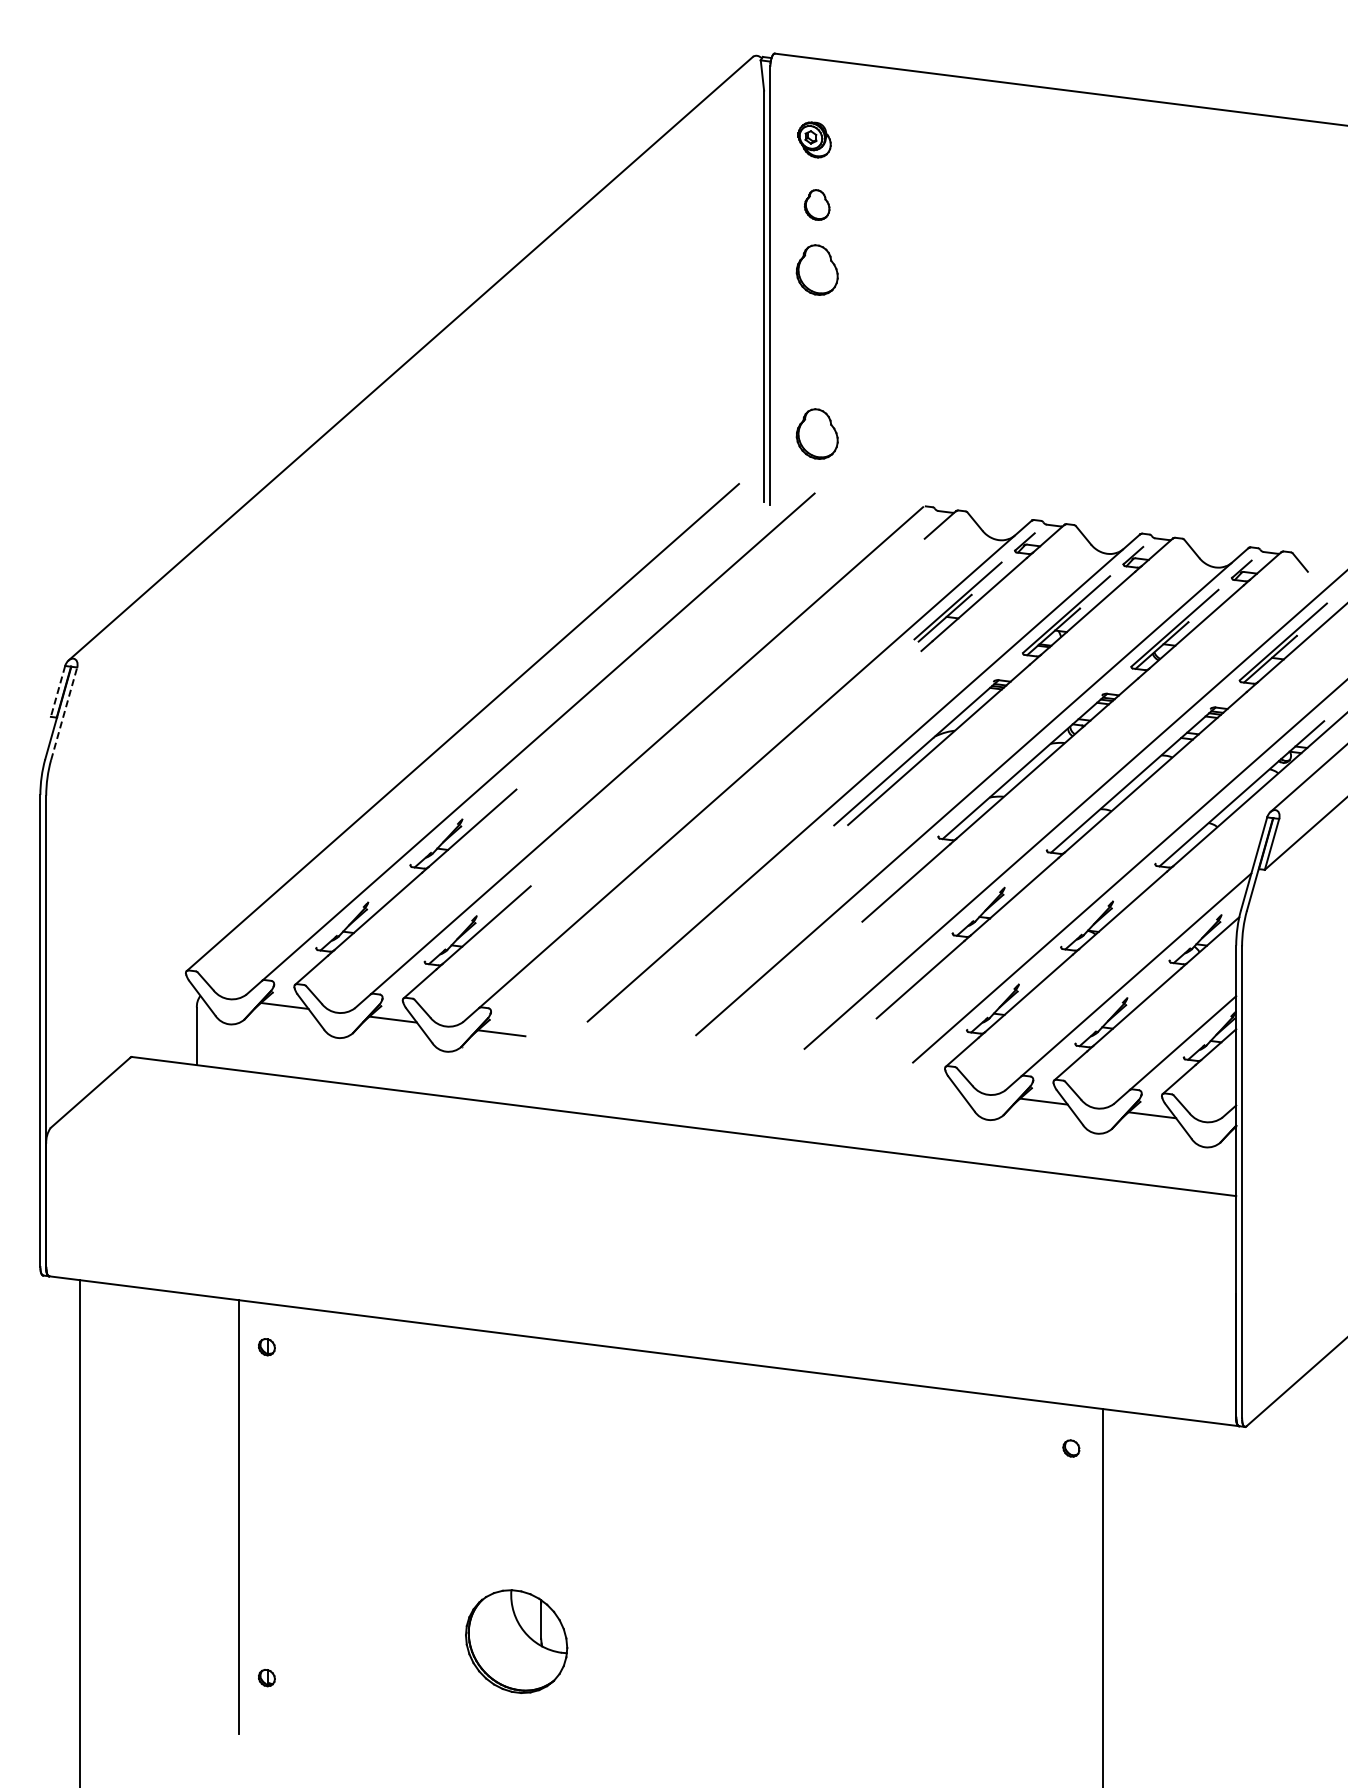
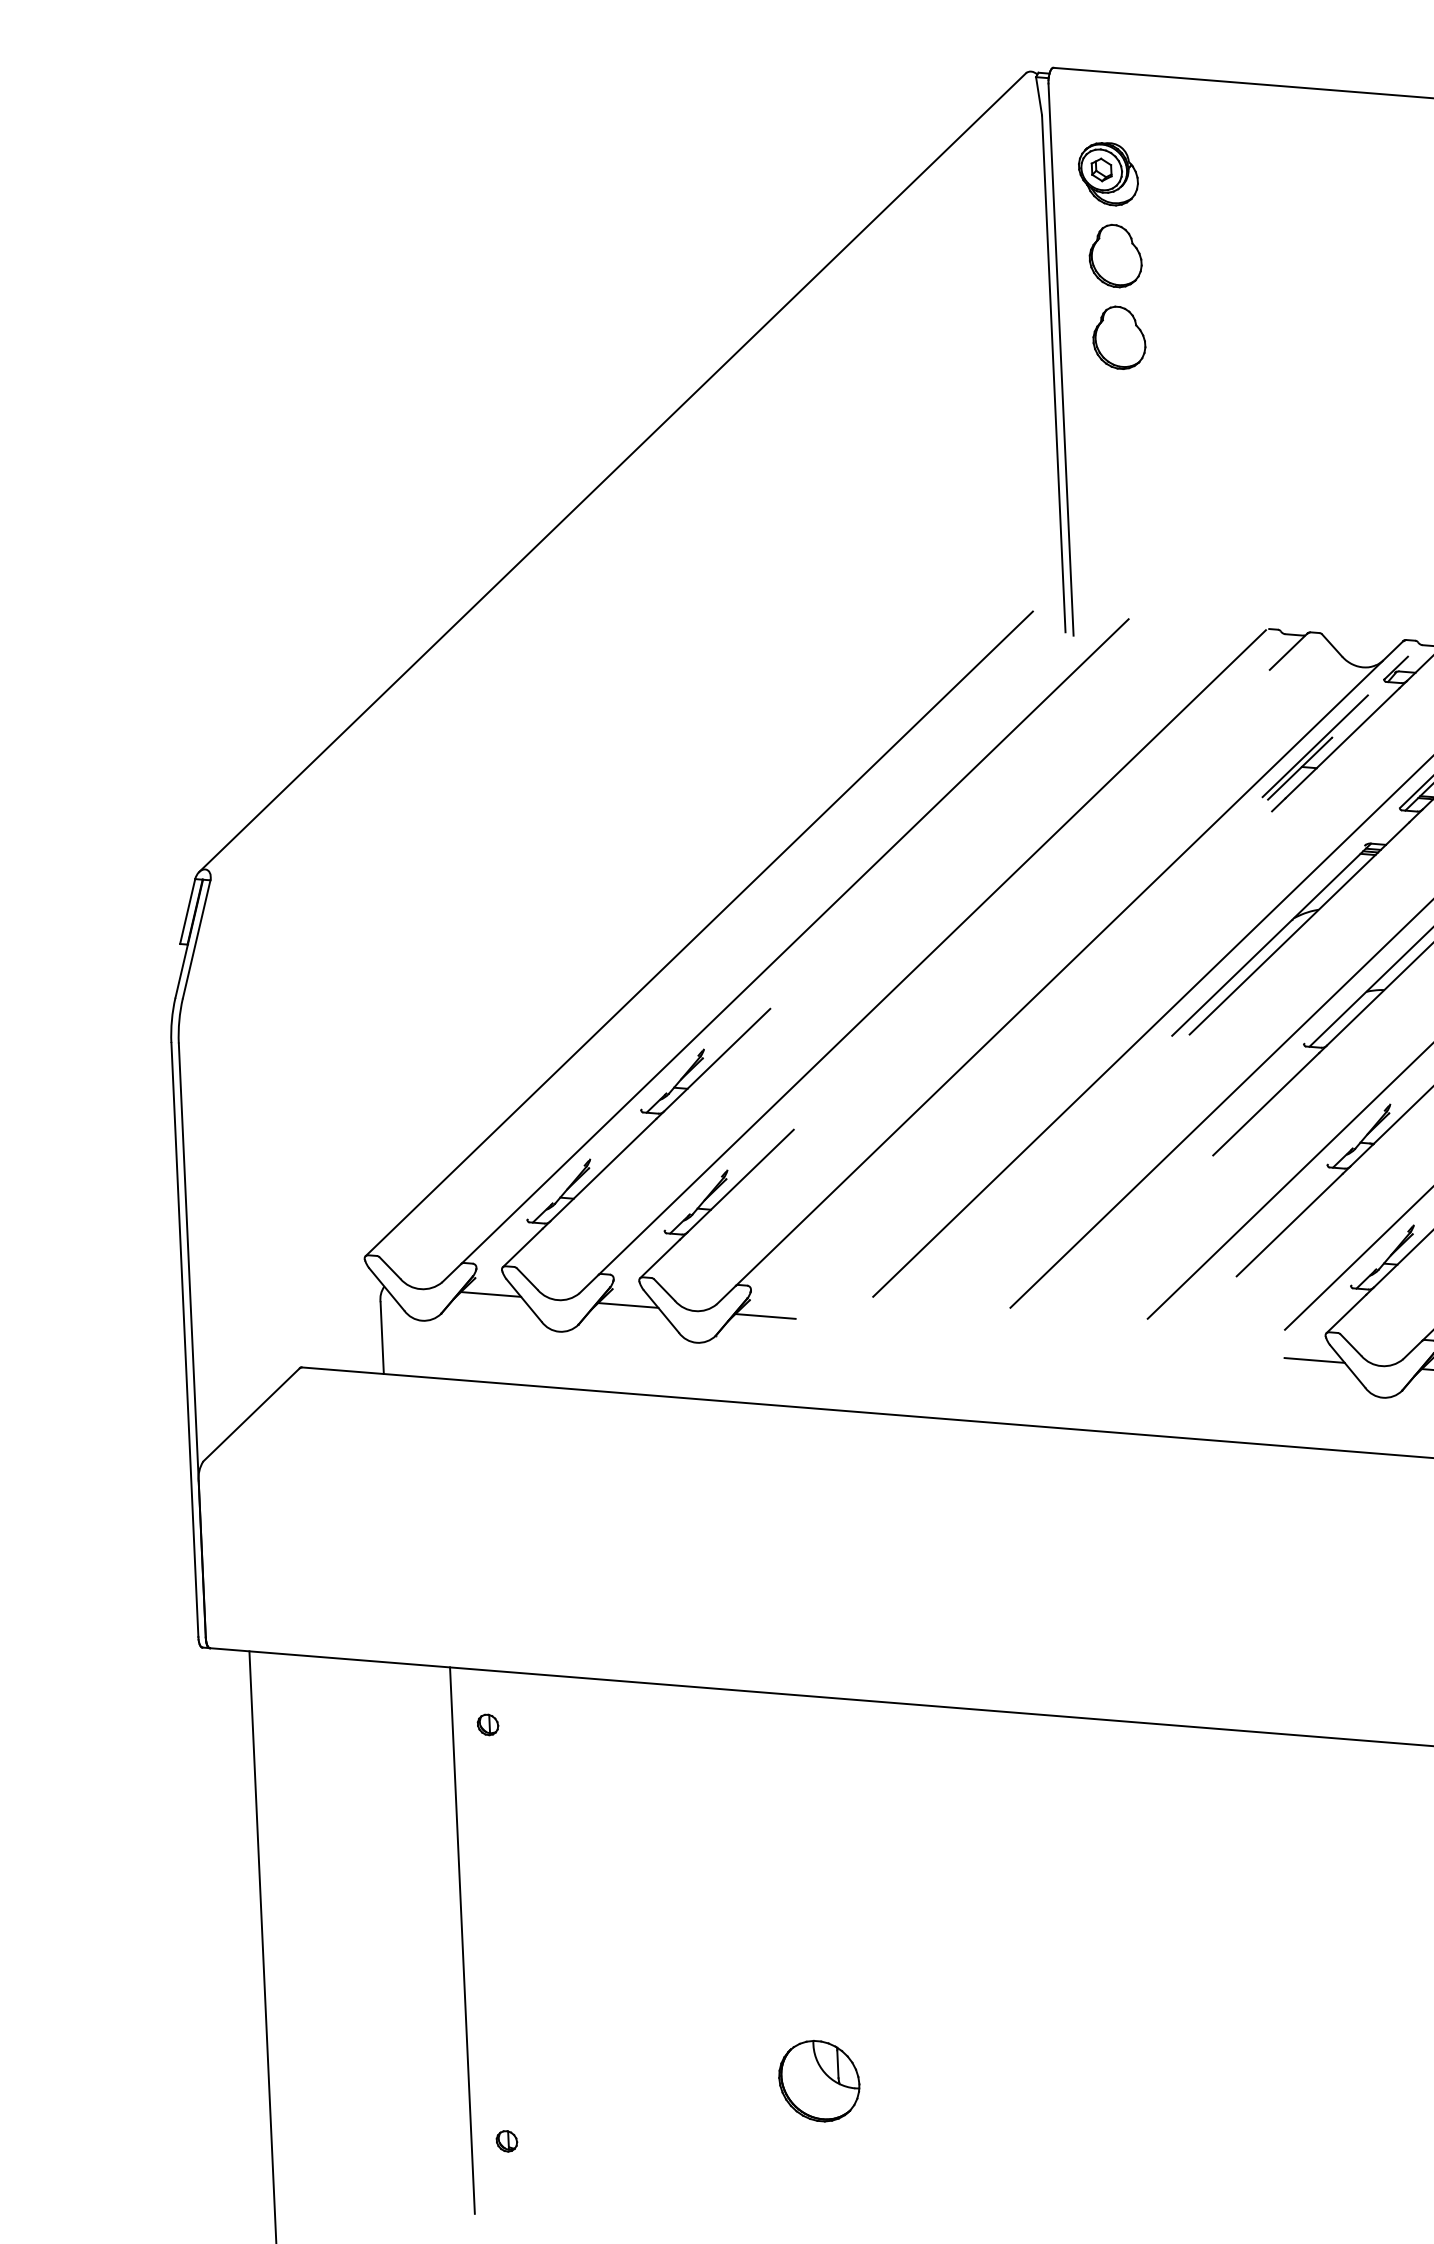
part: (814, 139) -> (1108, 173), size x1.43
part: (816, 204) -> (1114, 255), size x1.67
part: (816, 433) -> (1127, 543), removed
line: (57, 691) -> (187, 911), dashed -> solid
line: (64, 713) -> (197, 938), dashed -> solid
line: (935, 1087) -> (1314, 1359), added
part: (516, 1641) -> (819, 2081), size x0.62

